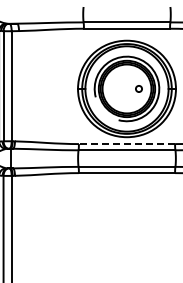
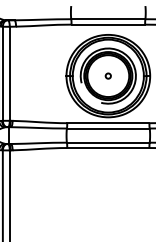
circle: (138, 88) -> (107, 75), moved
line: (126, 144) -> (107, 123), dashed -> solid

